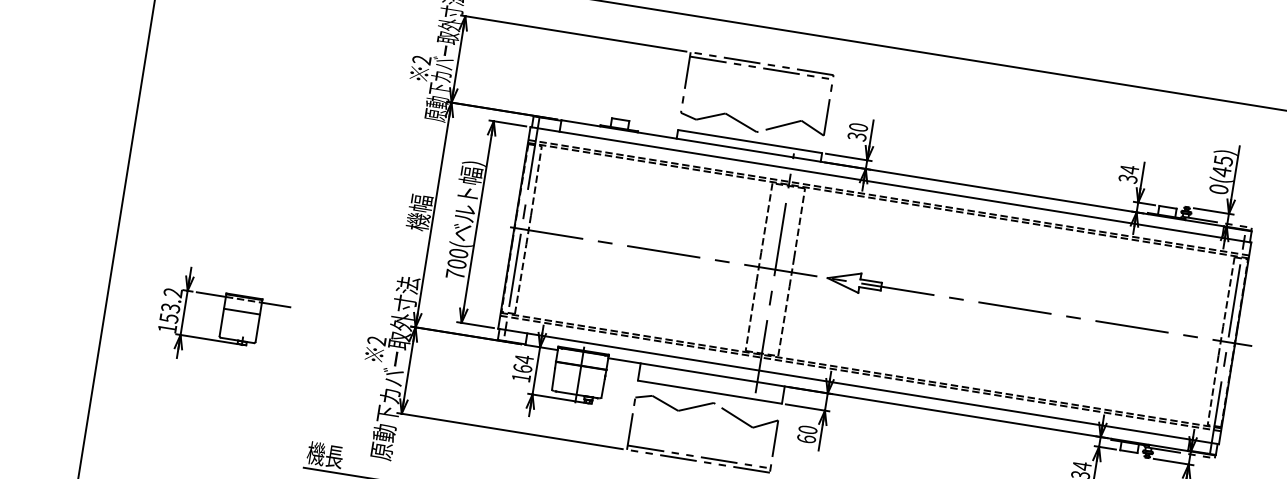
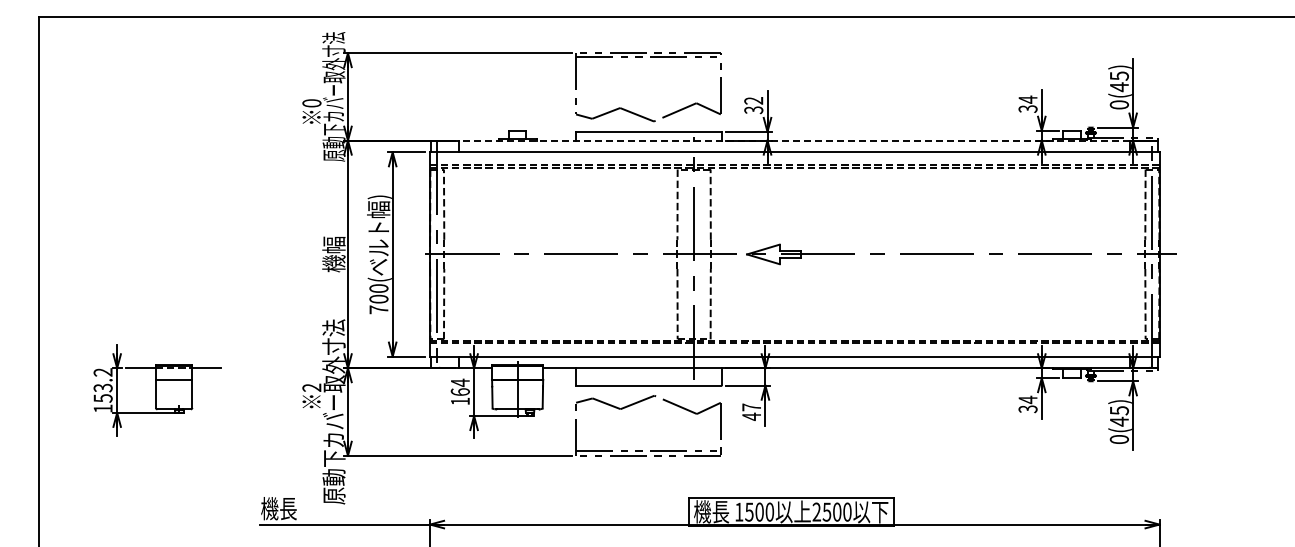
text: (421, 60) -> (311, 103), 2 -> 0
text: (858, 127) -> (753, 100), 30 -> 32
line: (892, 173) -> (794, 140), solid -> dashed
text: (807, 434) -> (751, 412), 60 -> 47

